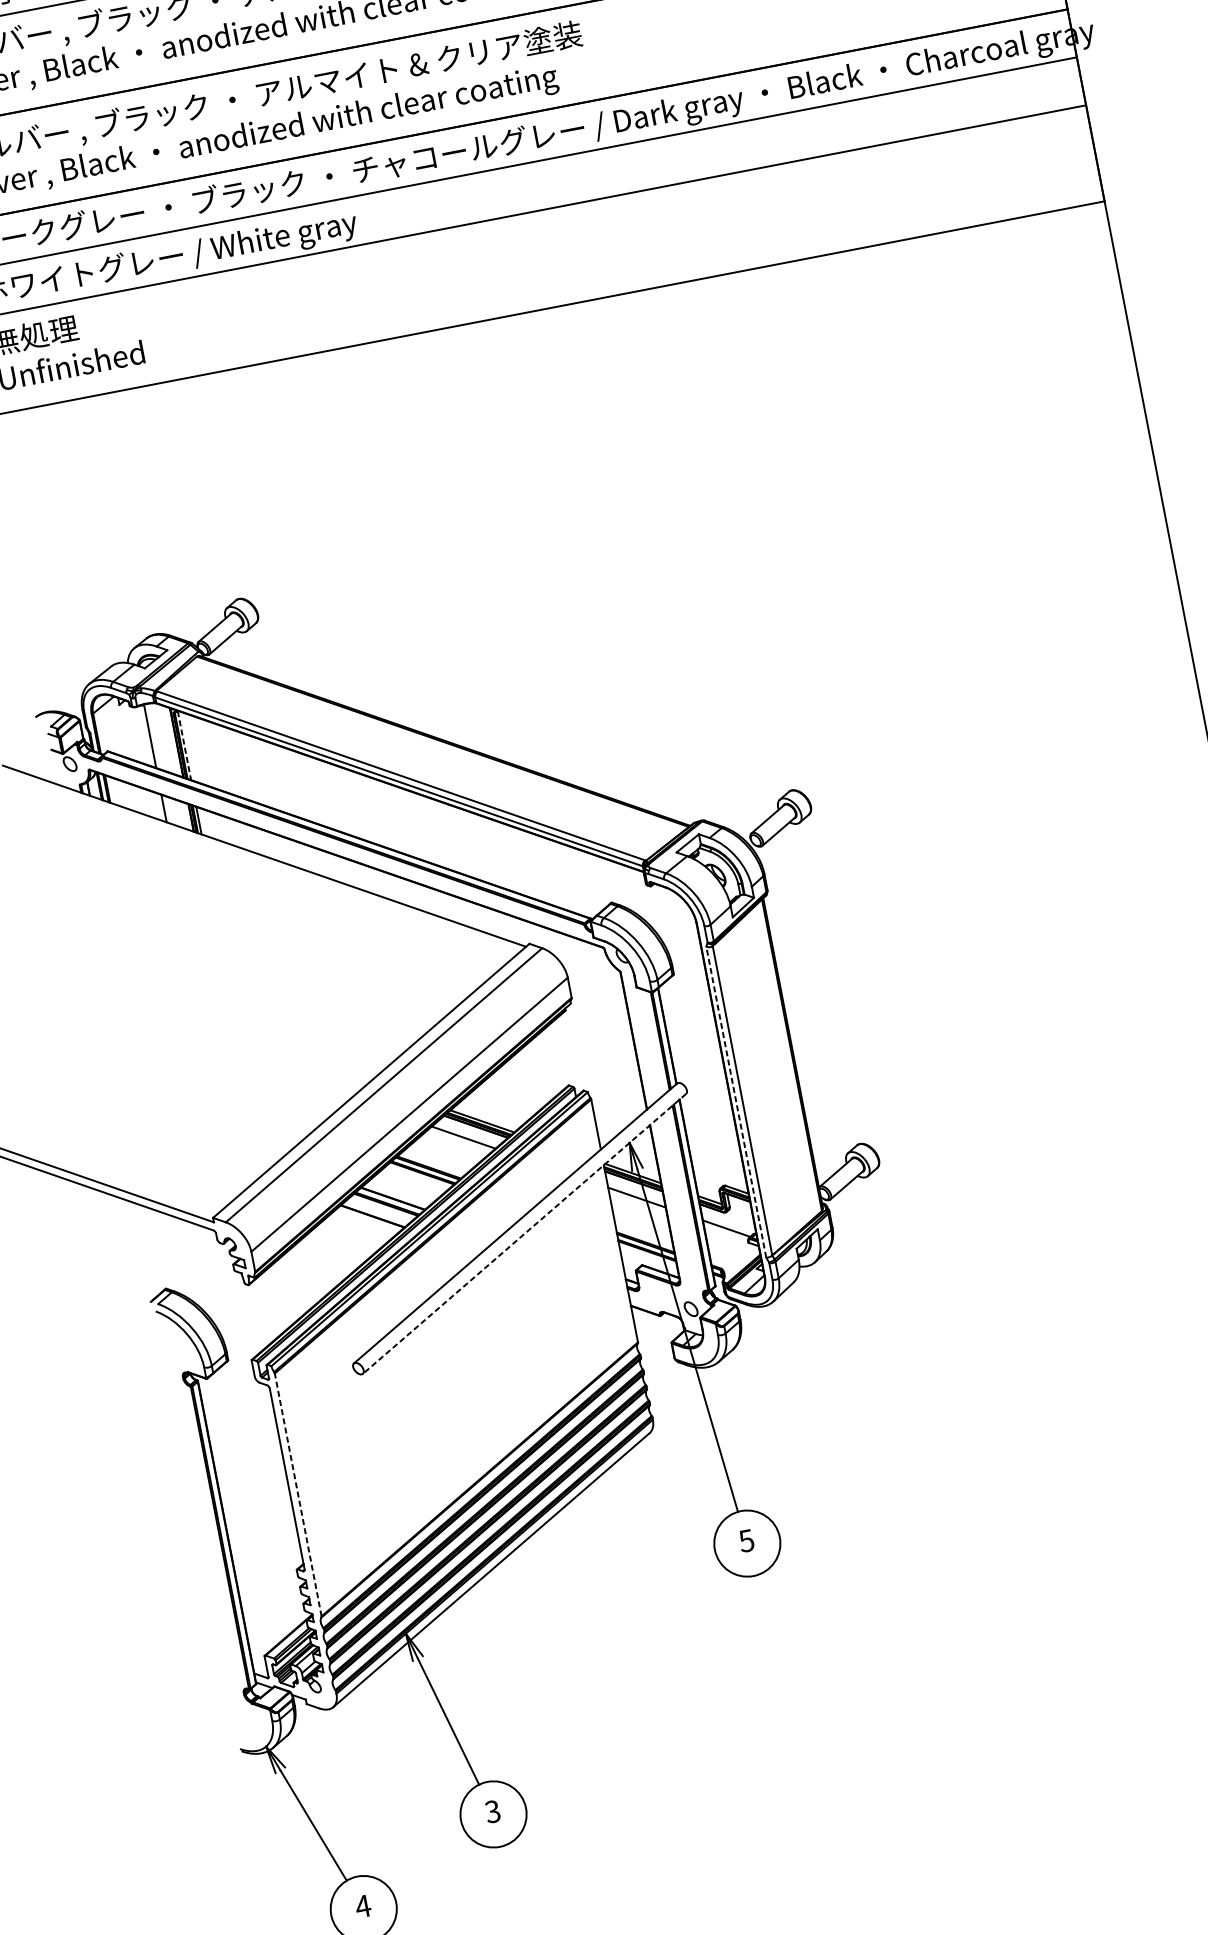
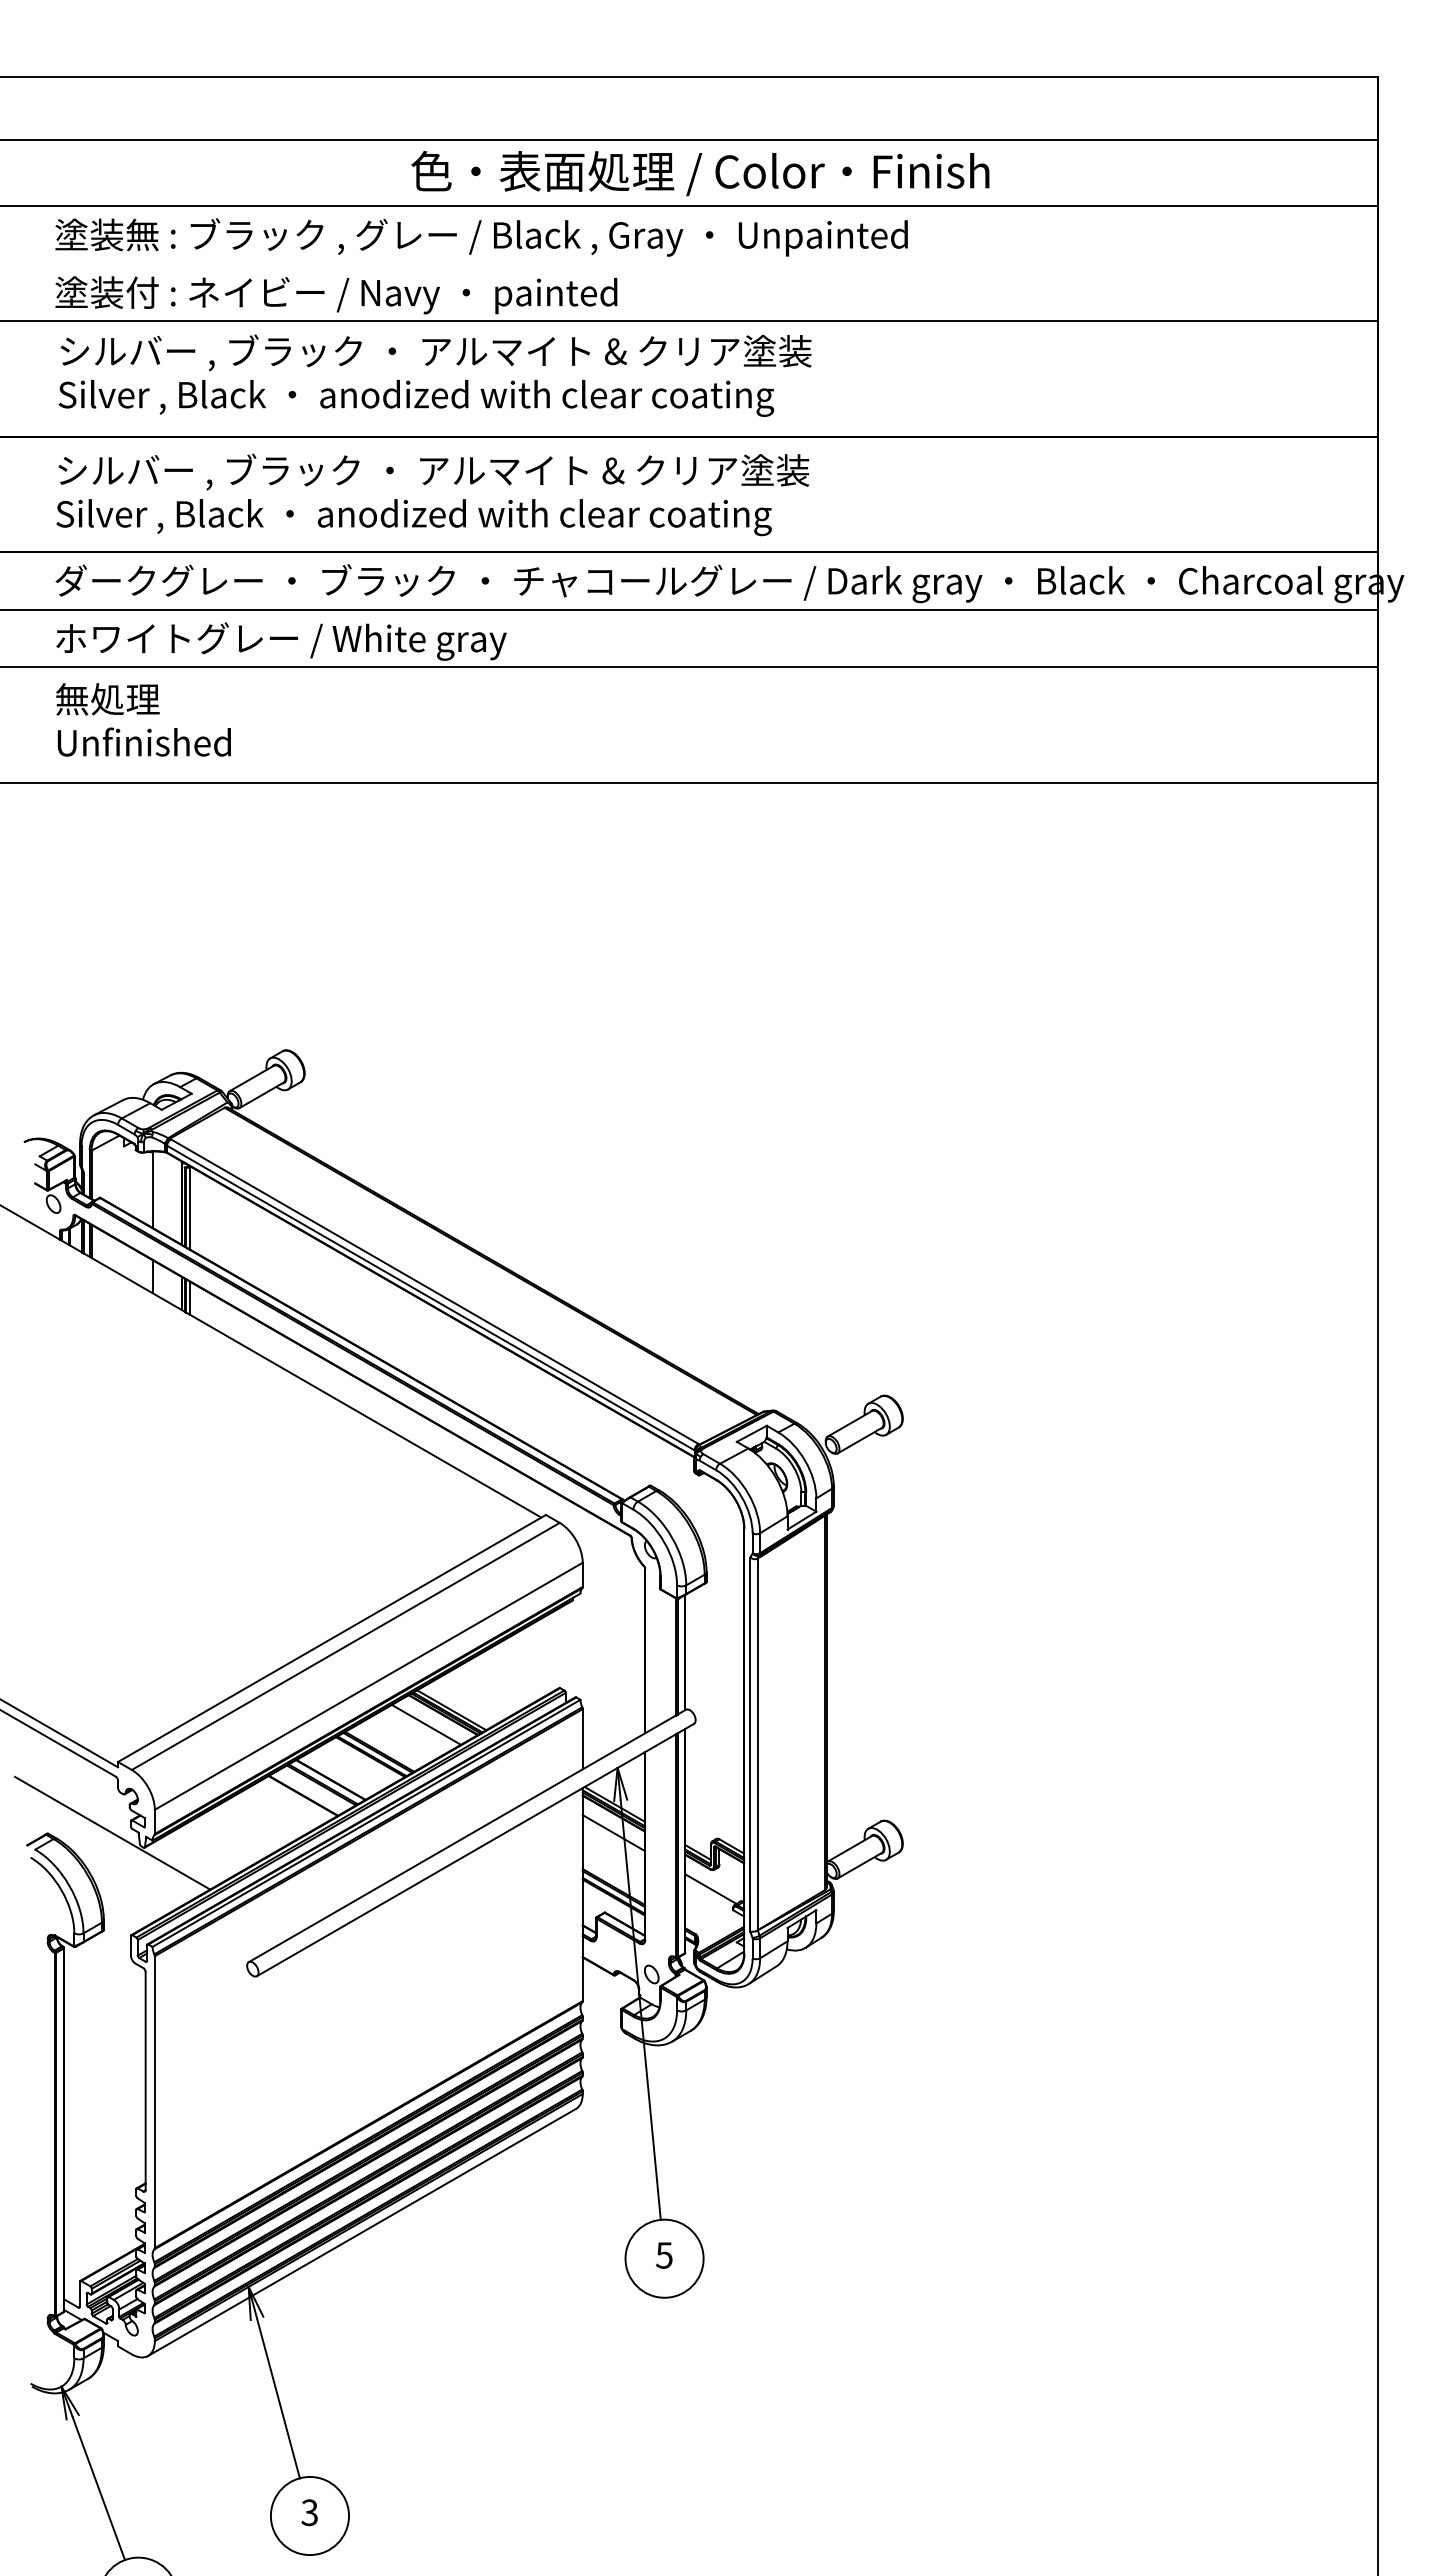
line: (184, 745) -> (190, 1208), dashed -> solid
line: (736, 1102) -> (750, 1744), dashed -> solid
line: (524, 1234) -> (475, 1850), dashed -> solid
line: (219, 1277) -> (112, 1832), added
line: (297, 1495) -> (154, 2102), dashed -> solid

